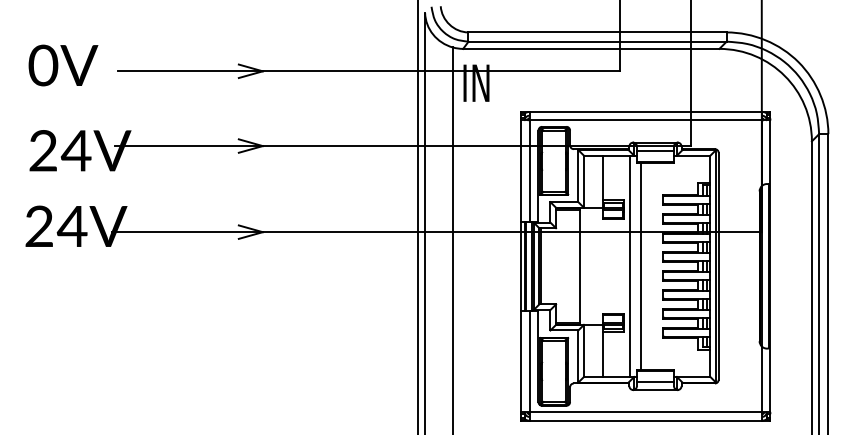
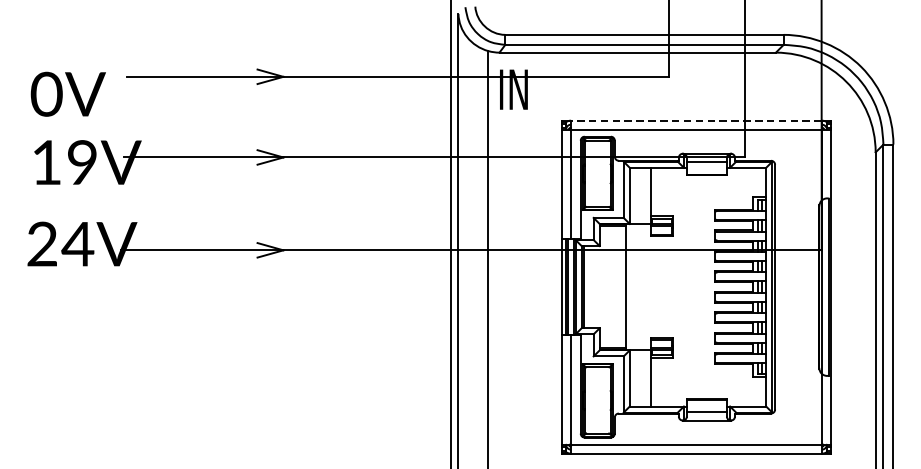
text: (63, 65) -> (68, 94), moved
line: (645, 111) -> (696, 120), solid -> dashed
text: (60, 150) -> (65, 162), 24V -> 19V
line: (629, 265) -> (678, 286), removed
line: (640, 266) -> (690, 287), removed

